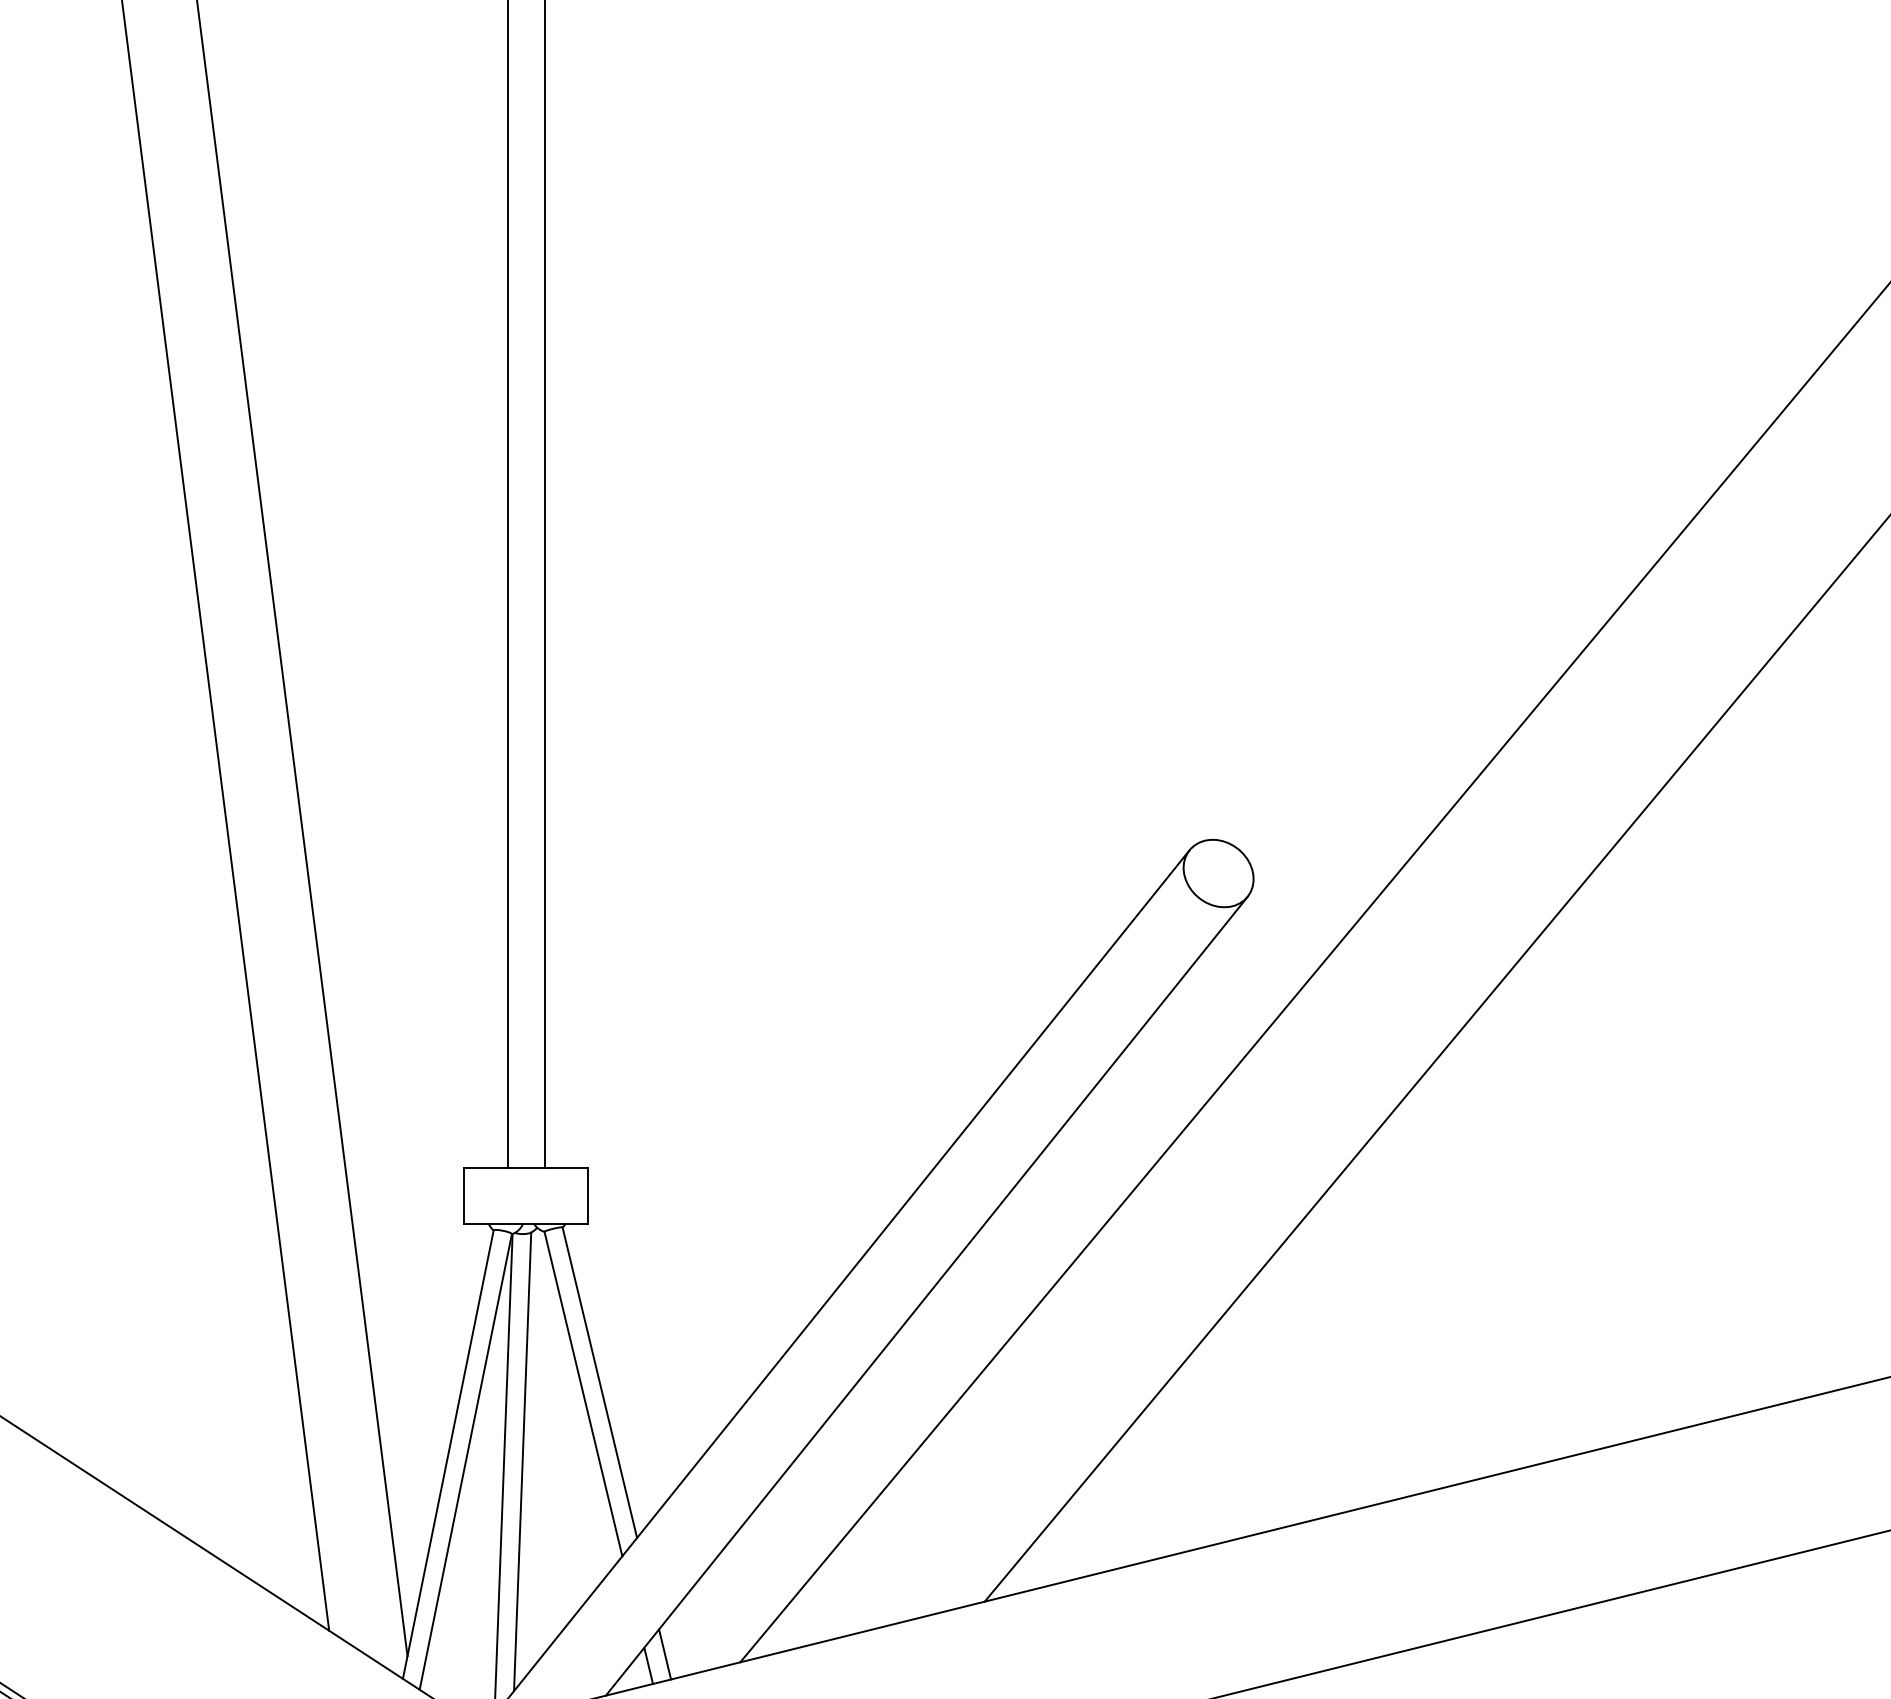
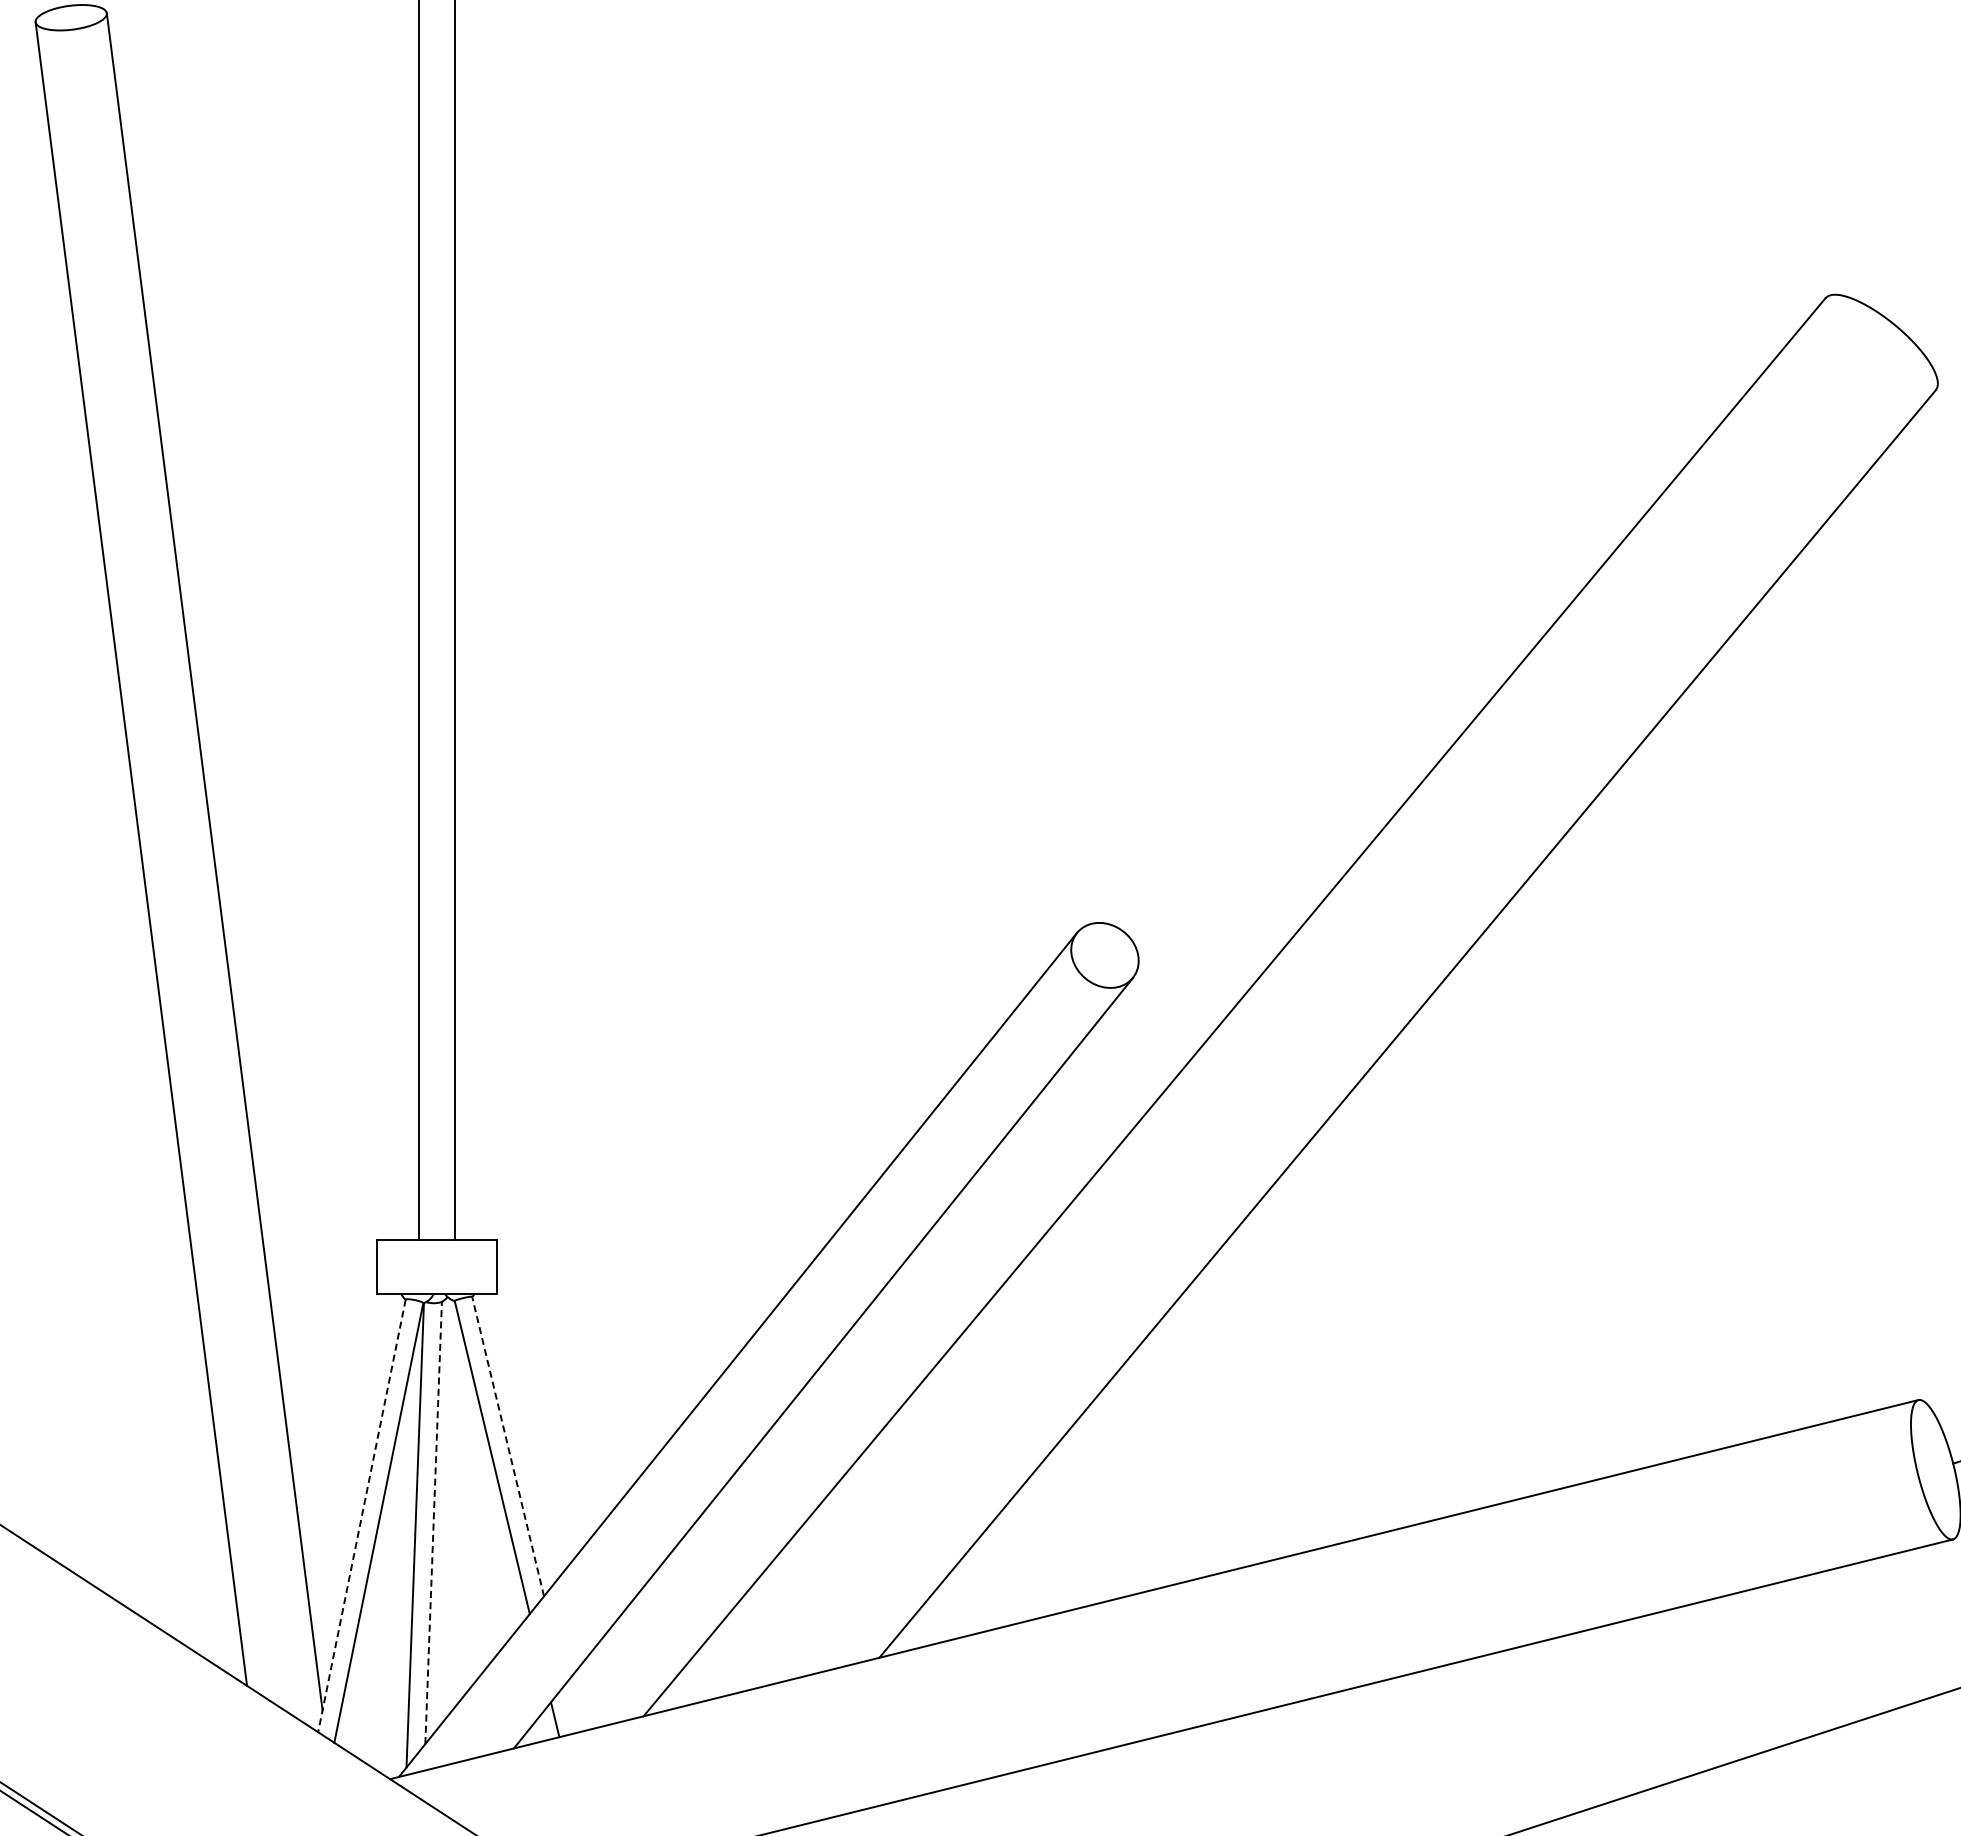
line: (600, 1382) -> (508, 1446), solid -> dashed
line: (447, 1454) -> (361, 1515), solid -> dashed
line: (522, 1461) -> (433, 1522), solid -> dashed
line: (664, 1654) -> (570, 1708), removed

